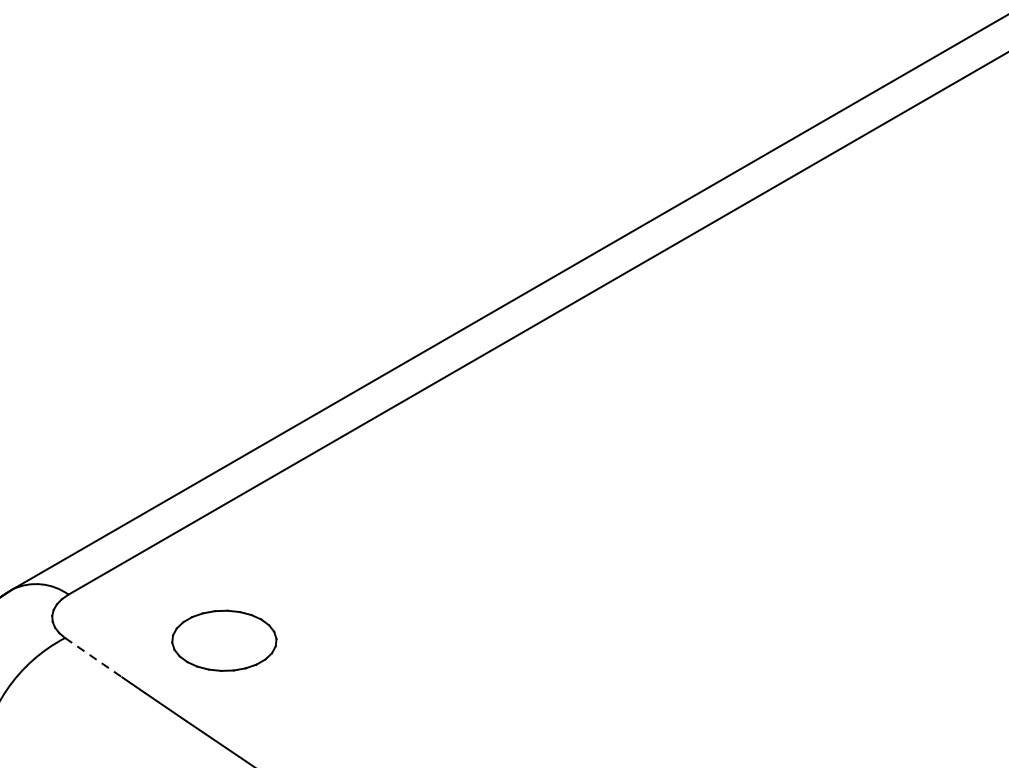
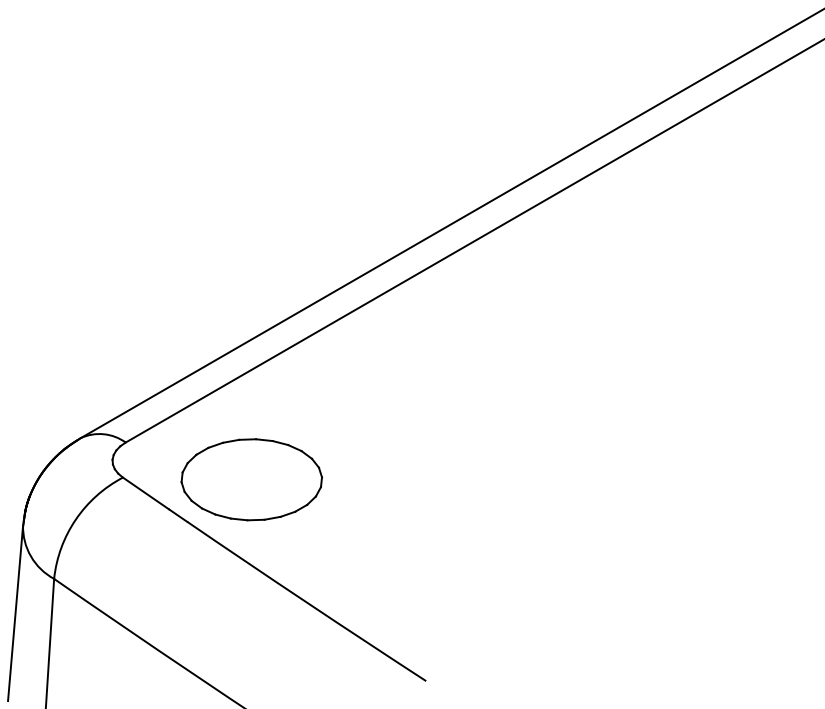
part: (224, 640) -> (251, 479), size x1.67
line: (94, 657) -> (146, 493), dashed -> solid

